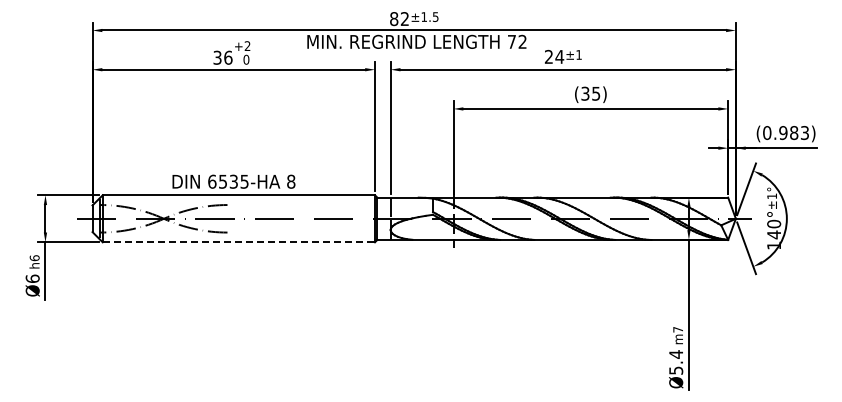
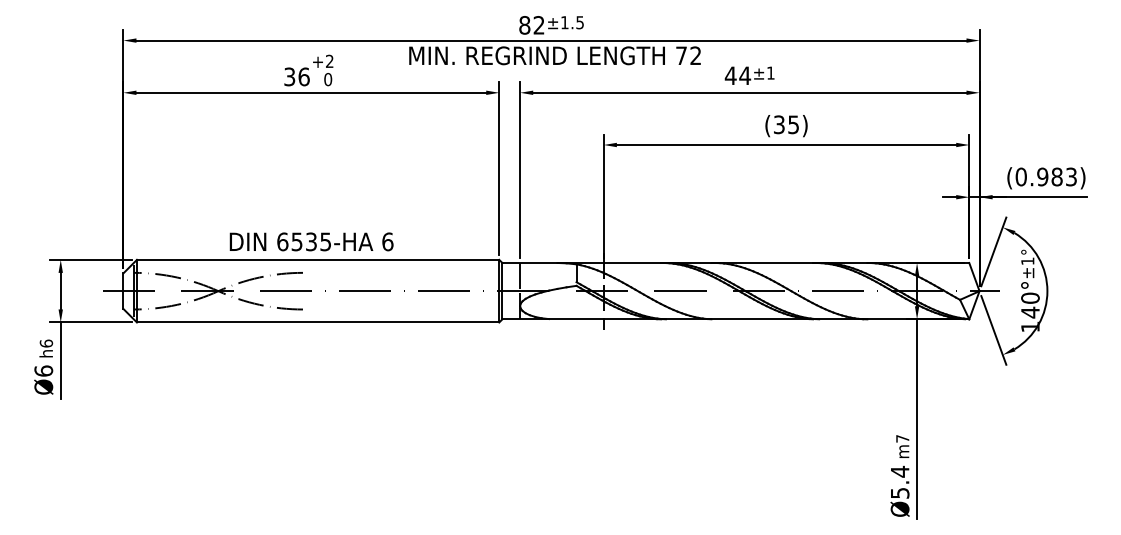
text: (548, 56) -> (730, 75), 24 -> 44
text: (291, 181) -> (388, 241), 8 -> 6
line: (239, 242) -> (318, 322), dashed -> solid

